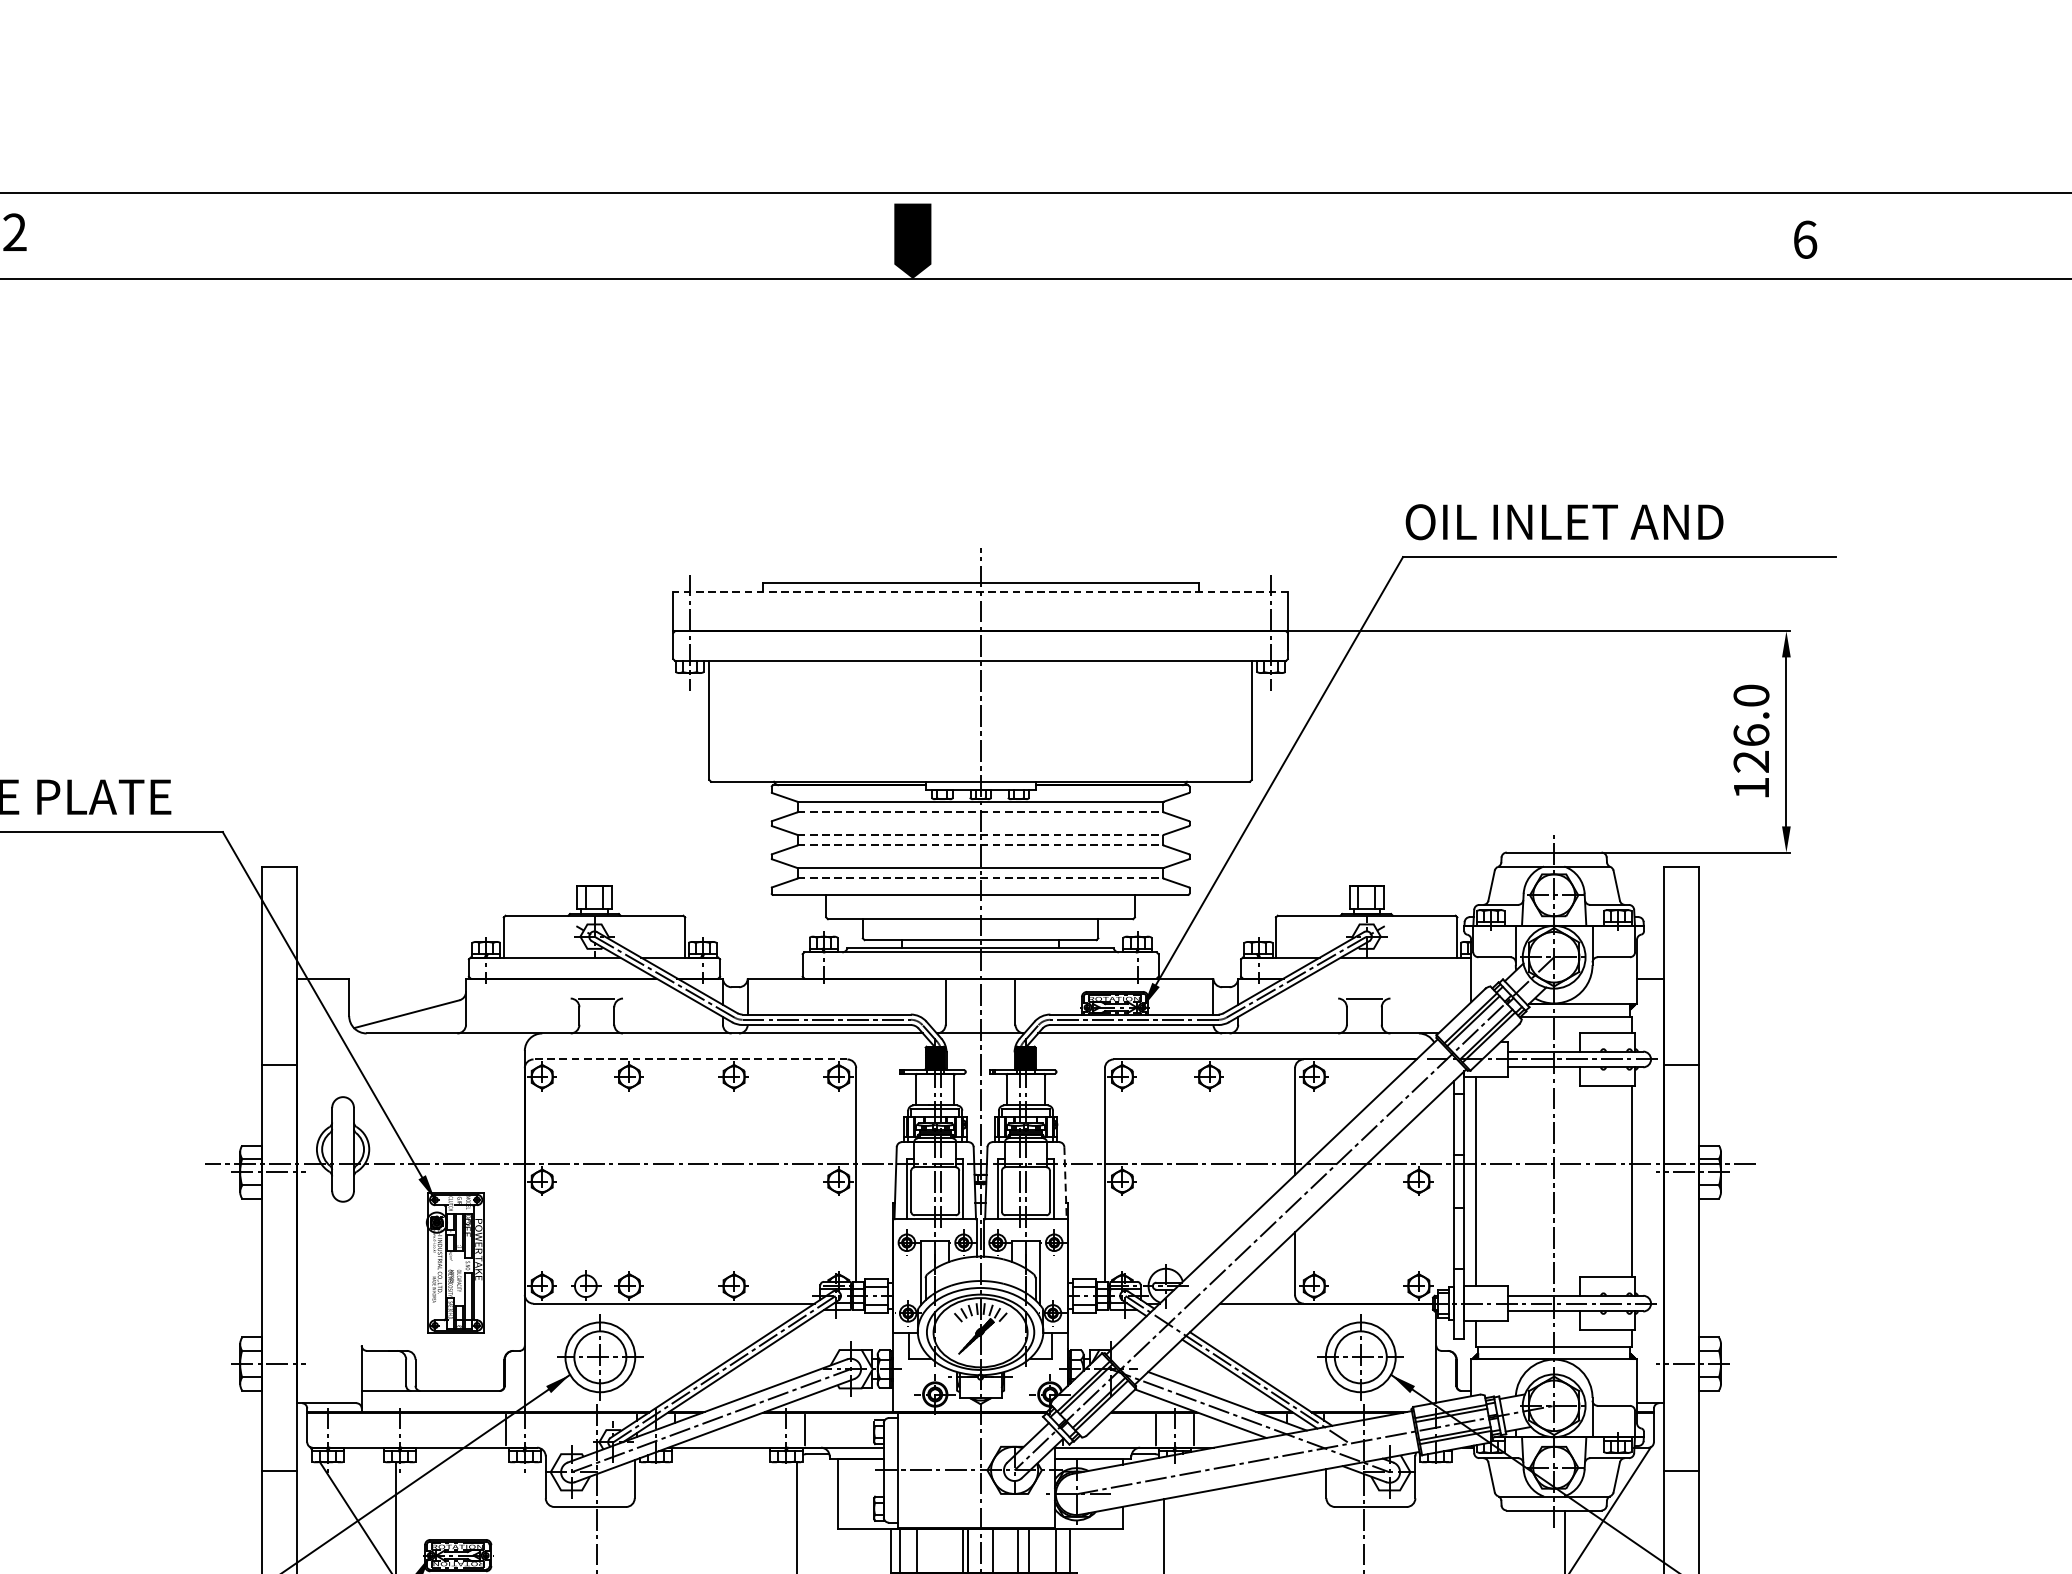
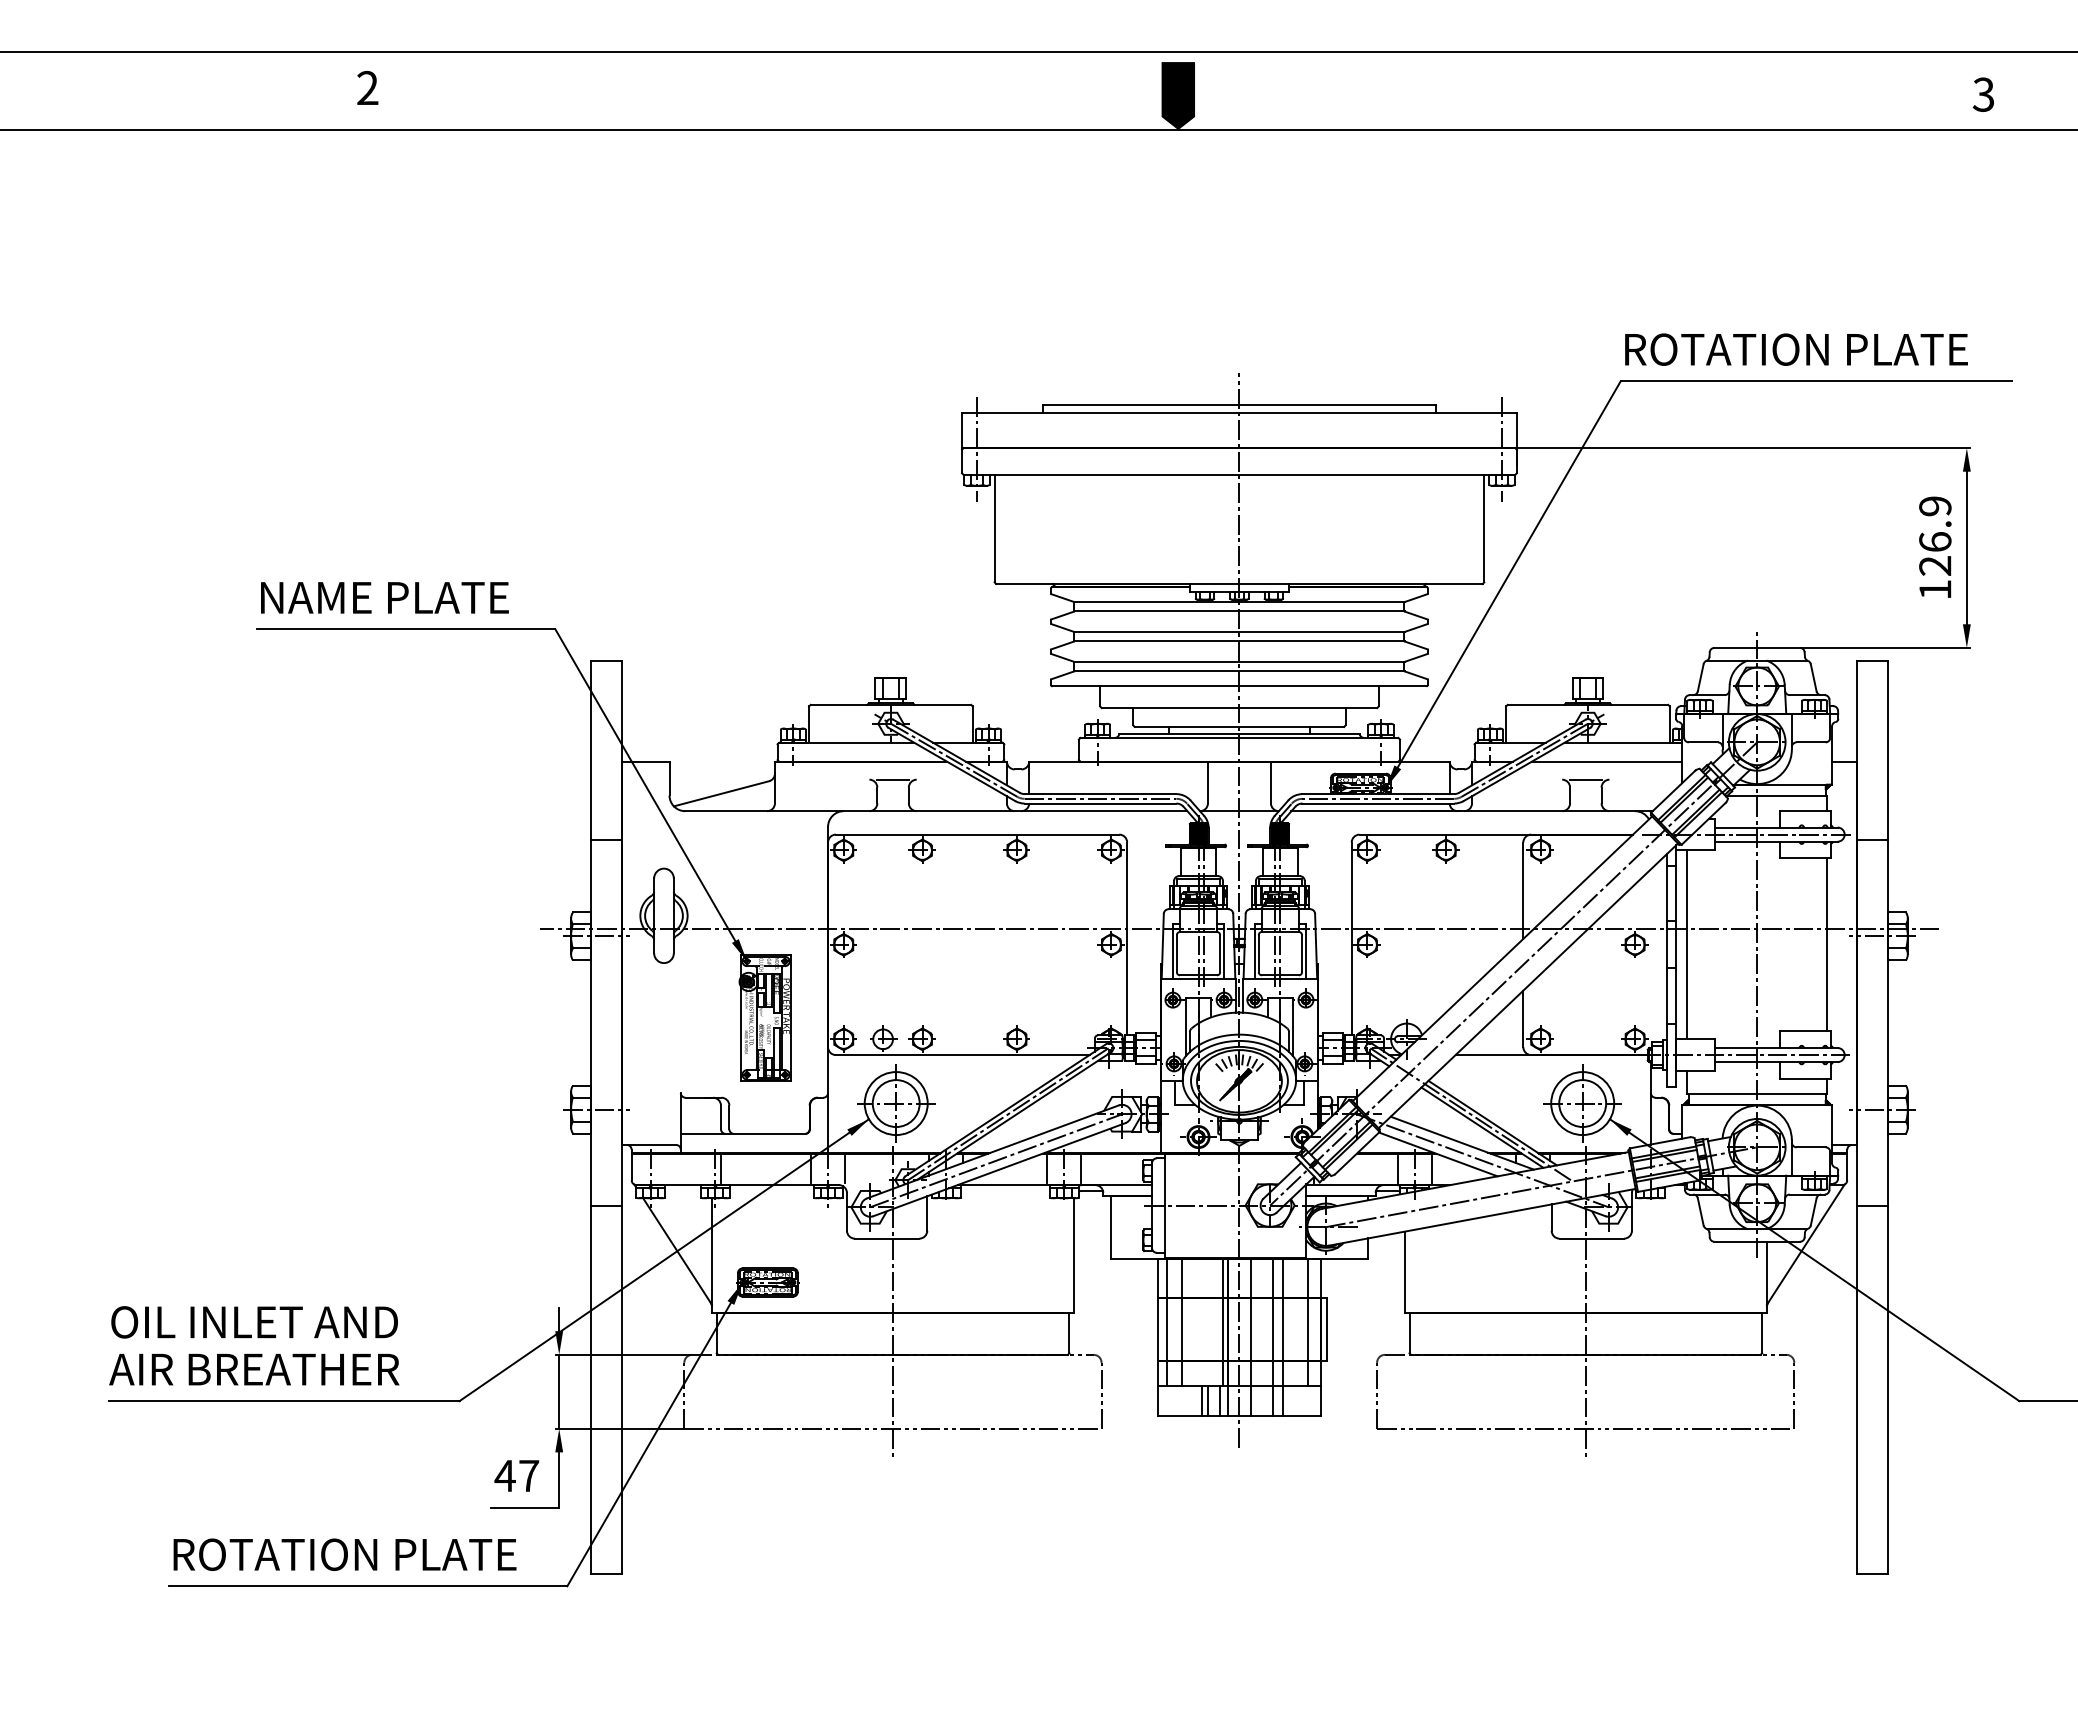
text: (1804, 239) -> (1983, 94), 6 -> 3
text: (1596, 522) -> (1795, 349), OIL INLET AND -> ROTATION PLATE
line: (980, 591) -> (1239, 412), dashed -> solid
text: (1751, 695) -> (1935, 506), 126.0 -> 126.9
line: (980, 812) -> (1239, 611), dashed -> solid
line: (980, 835) -> (1239, 632), dashed -> solid
line: (980, 845) -> (1239, 641), dashed -> solid
line: (980, 878) -> (1239, 671), dashed -> solid
line: (1388, 978) -> (1607, 761), added
line: (690, 1059) -> (977, 834), dashed -> solid
line: (1065, 1183) -> (1316, 946), dashed -> solid
line: (406, 1429) -> (721, 1168), added
line: (544, 1429) -> (845, 1168), added
line: (767, 1429) -> (1047, 1168), added

